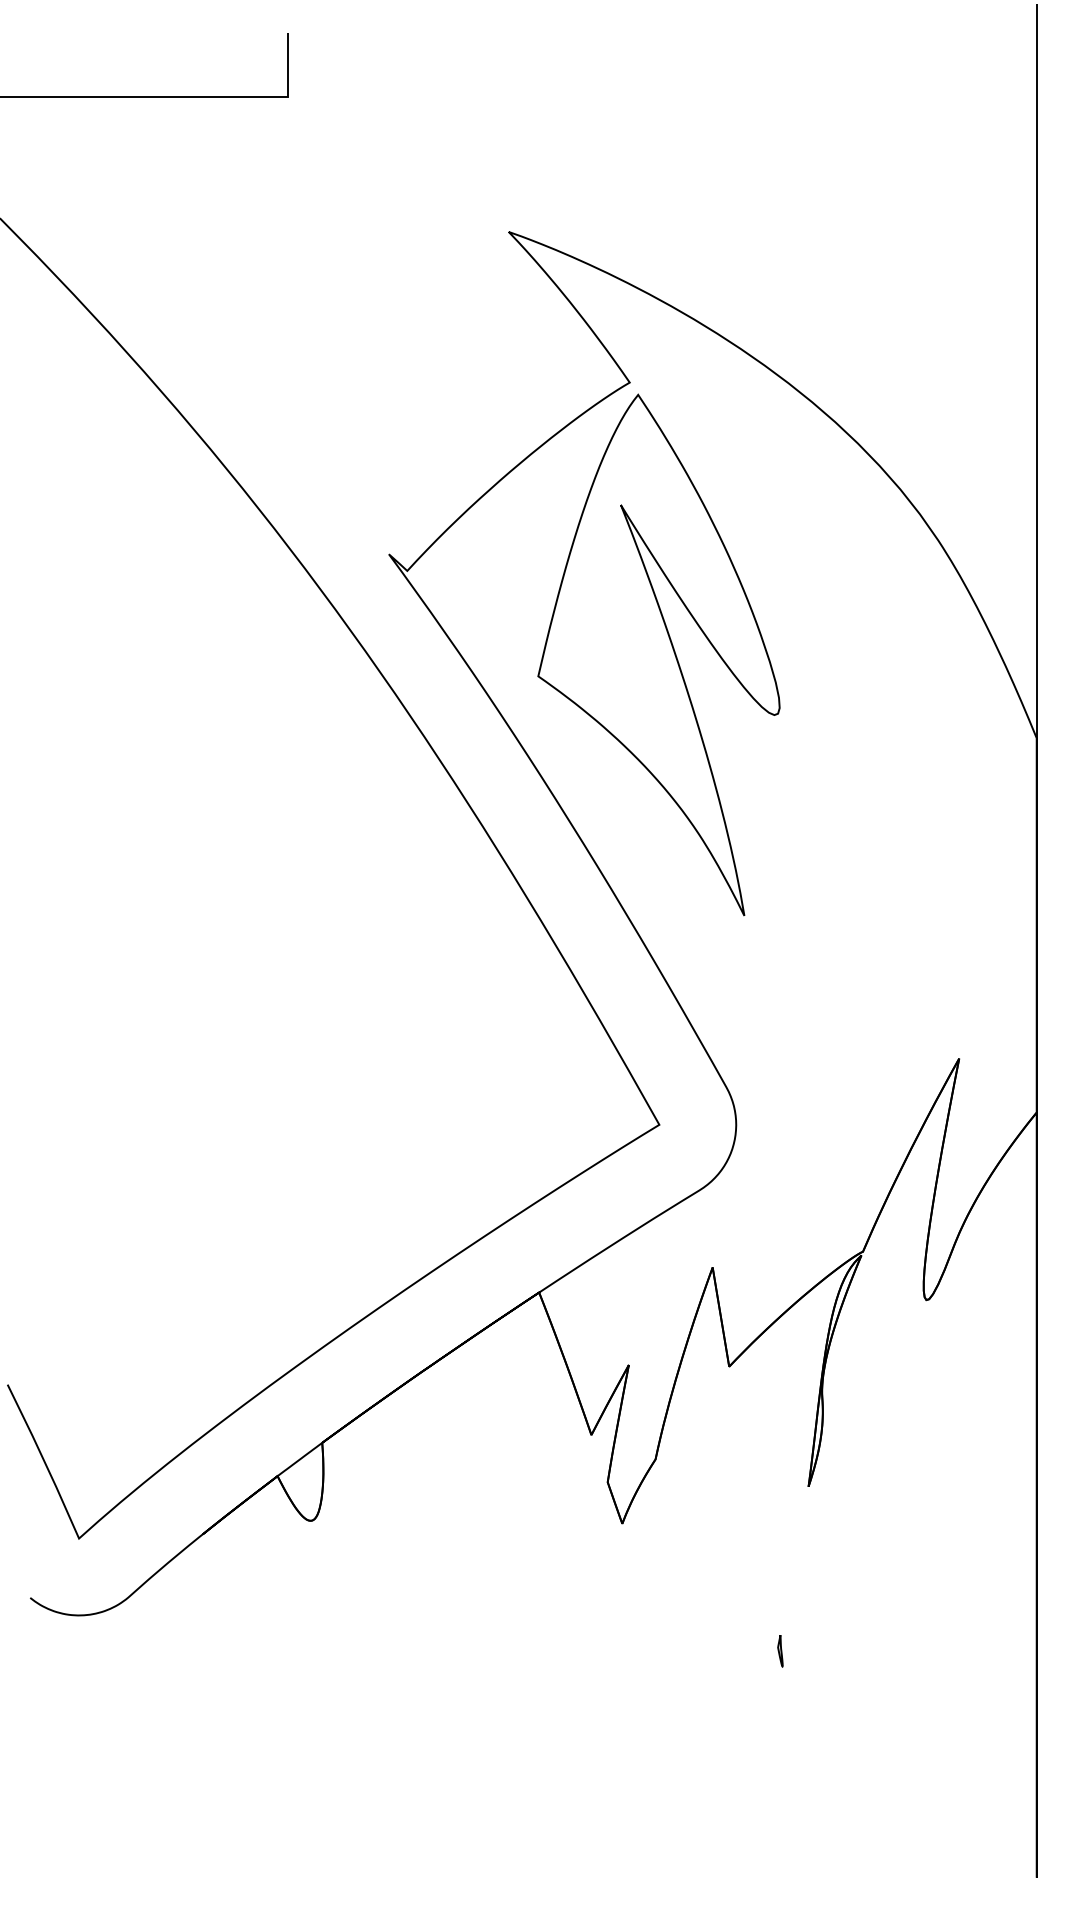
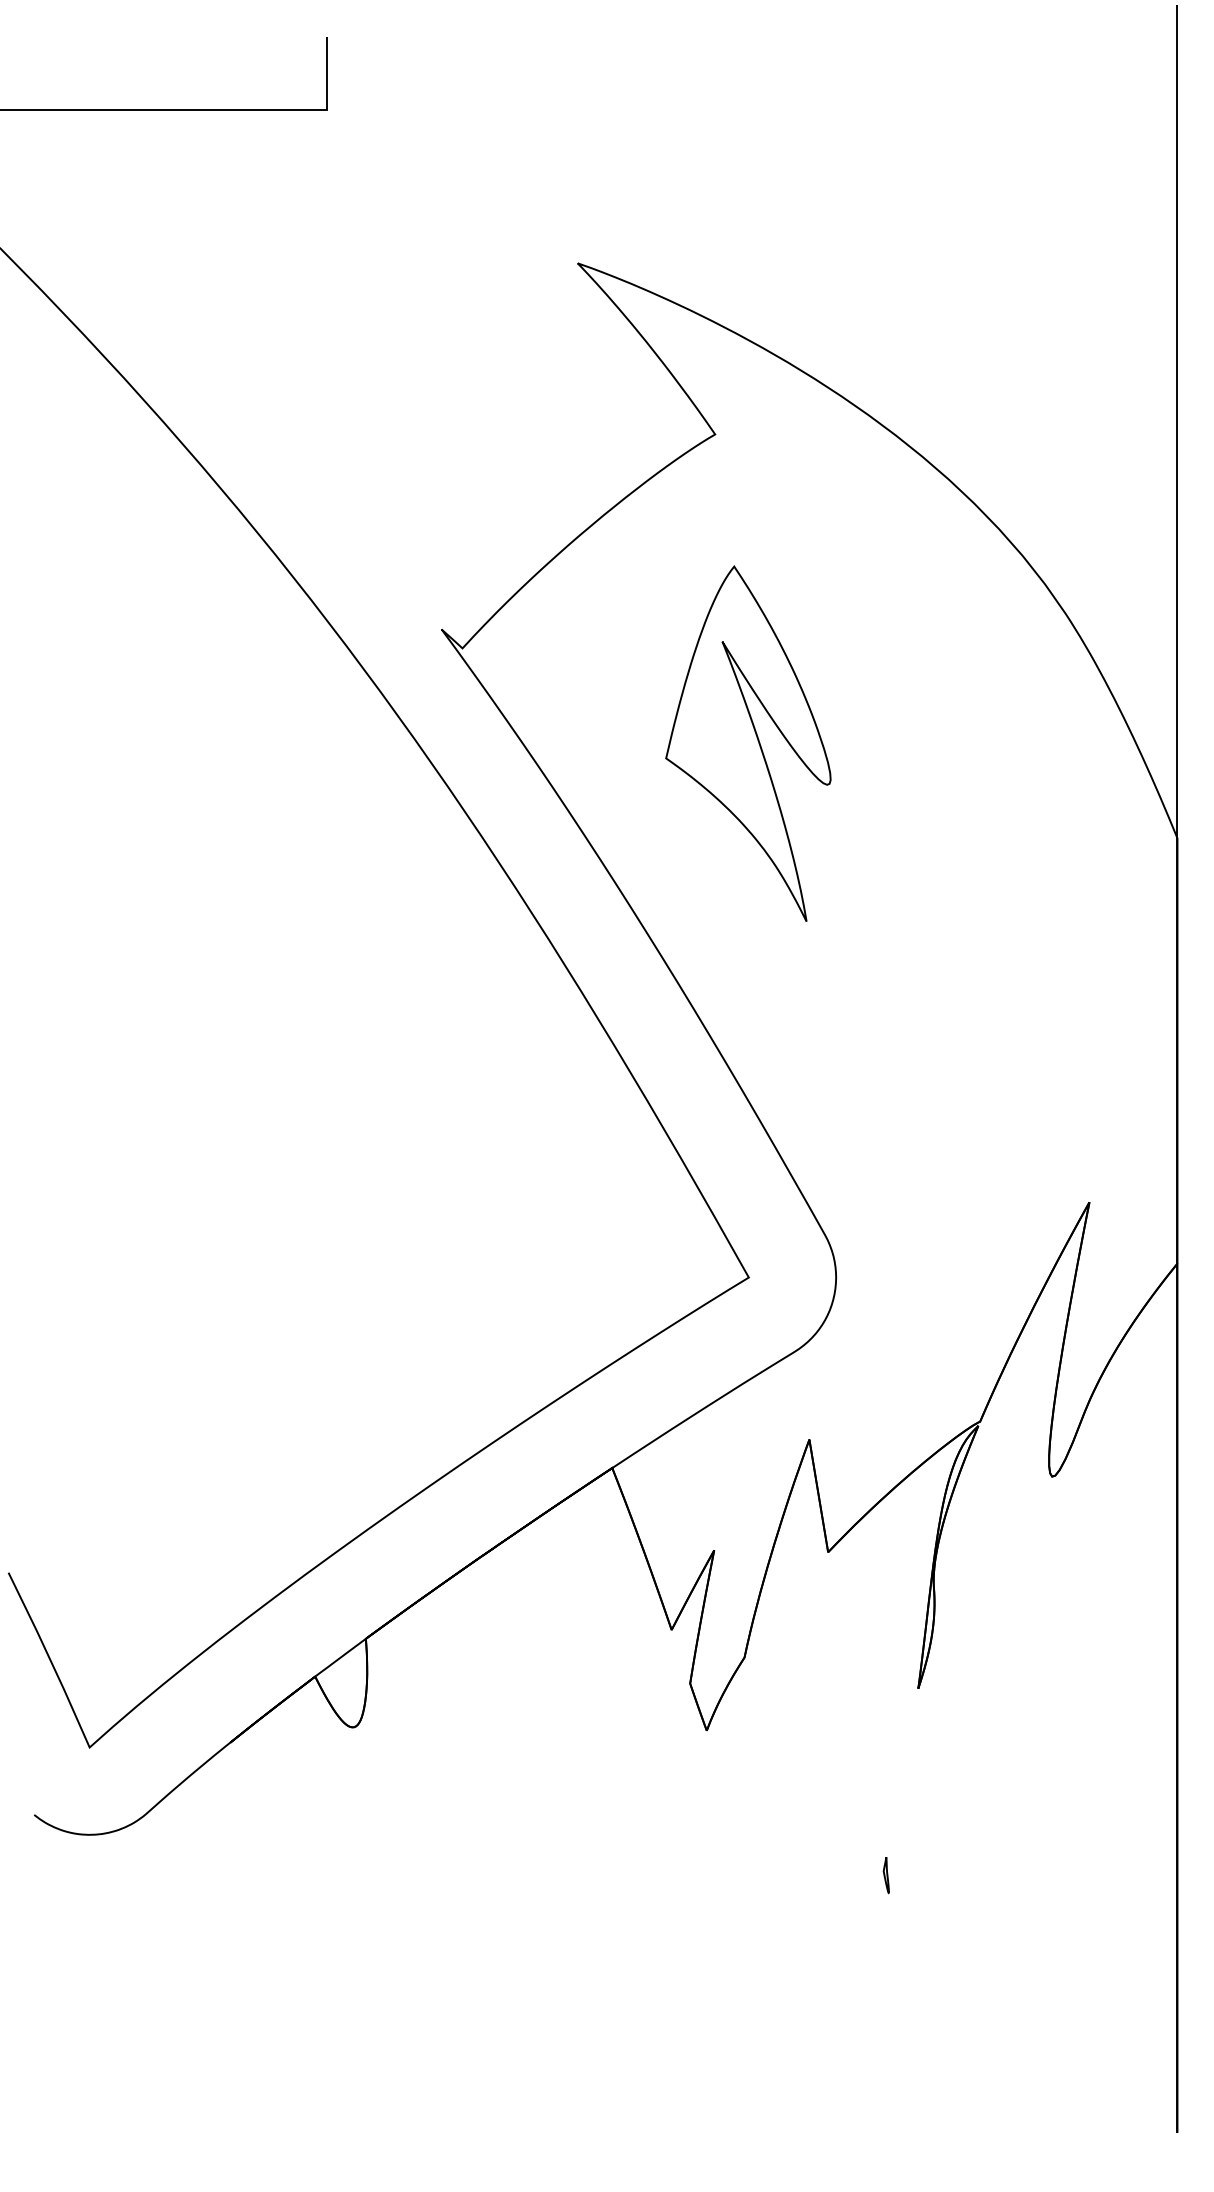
part: (658, 654) -> (747, 743), size x0.6

